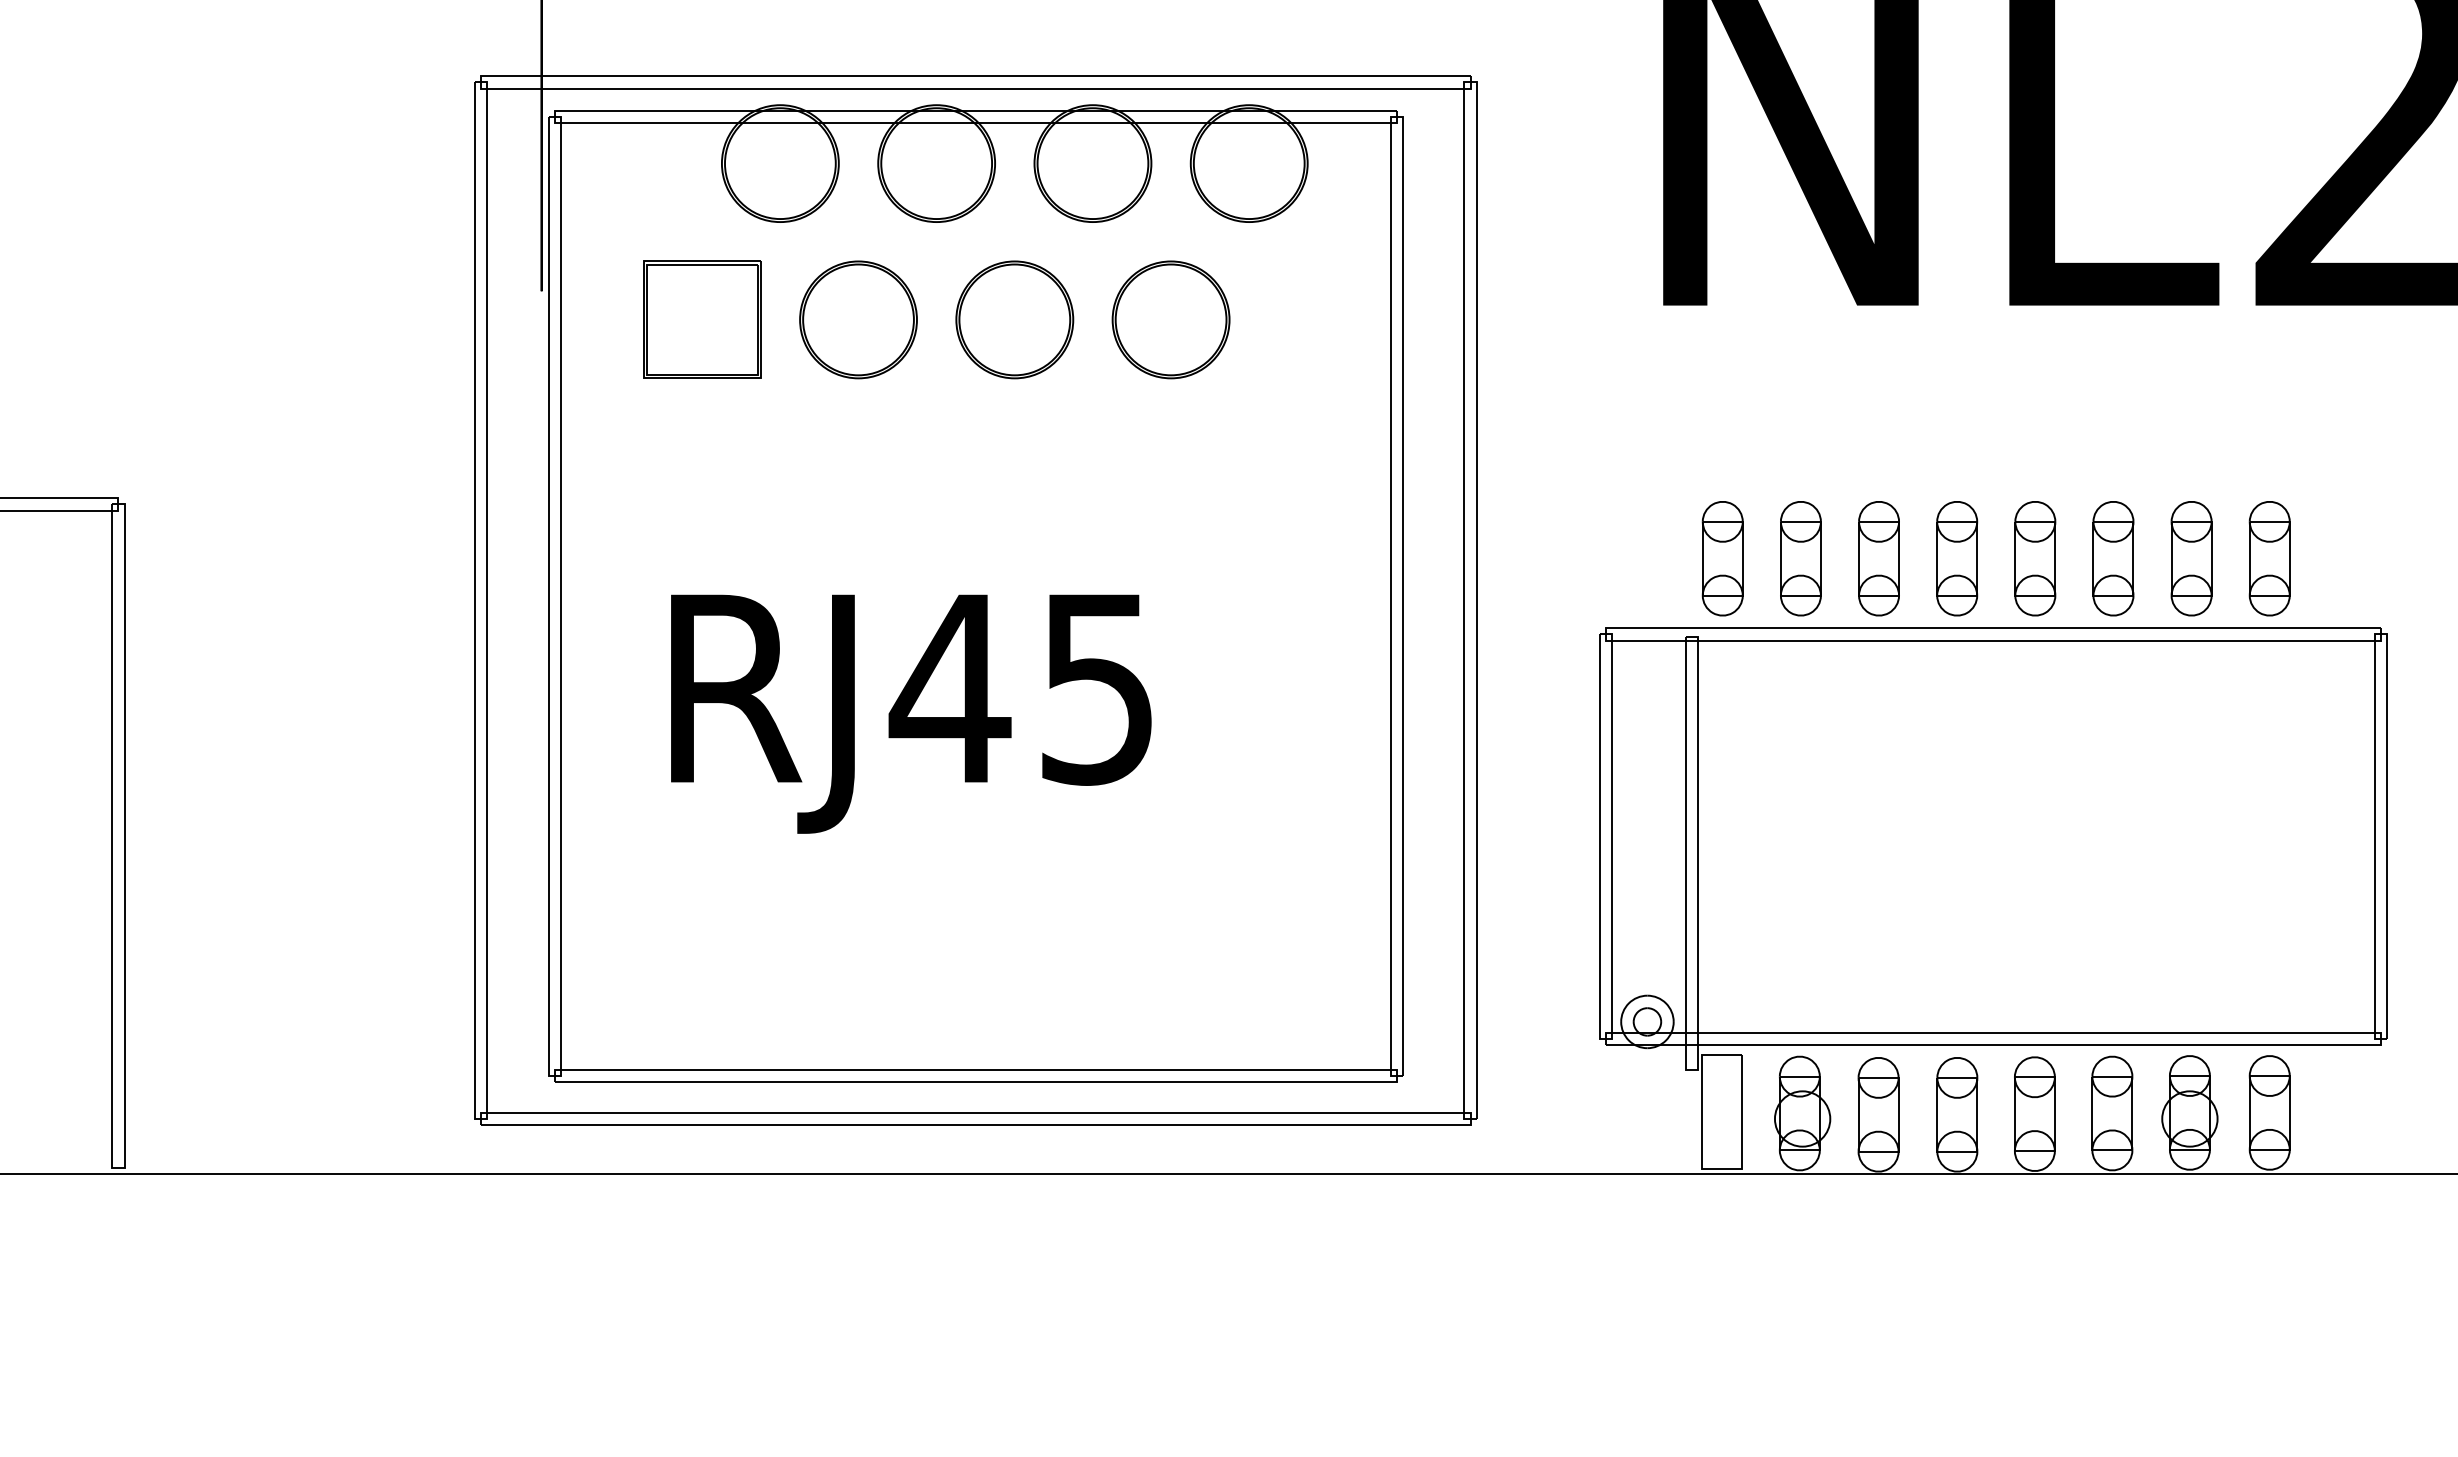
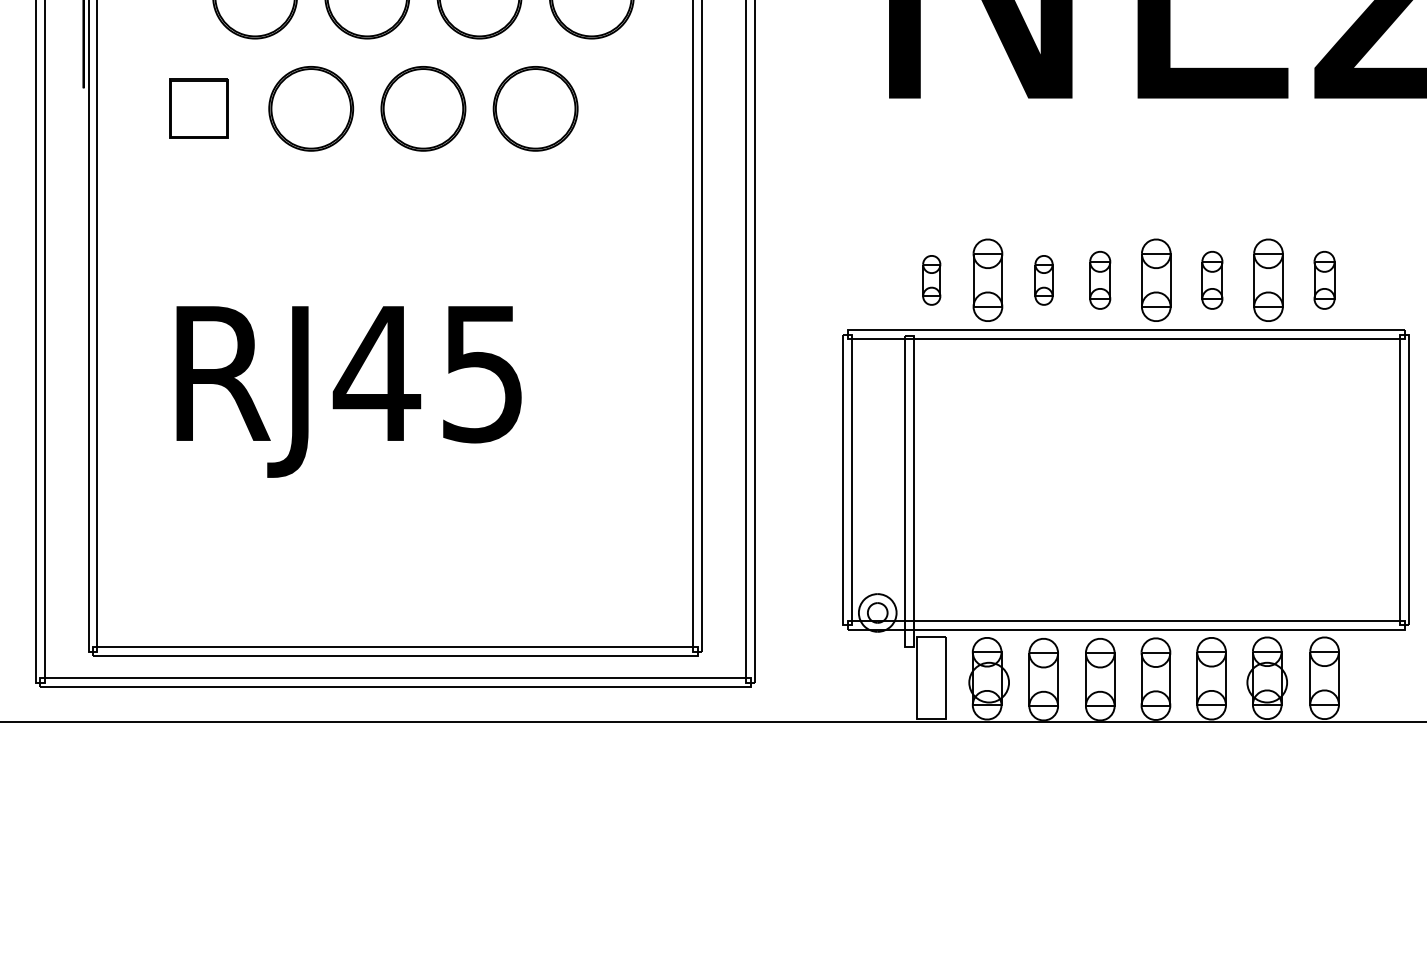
part: (702, 319) -> (199, 108), size x0.7
part: (1722, 558) -> (931, 280), size x0.6
part: (1878, 558) -> (1043, 280), size x0.6
part: (1957, 558) -> (1100, 280), size x0.7
part: (2113, 558) -> (1212, 280), size x0.7
part: (2269, 558) -> (1324, 280), size x0.7

